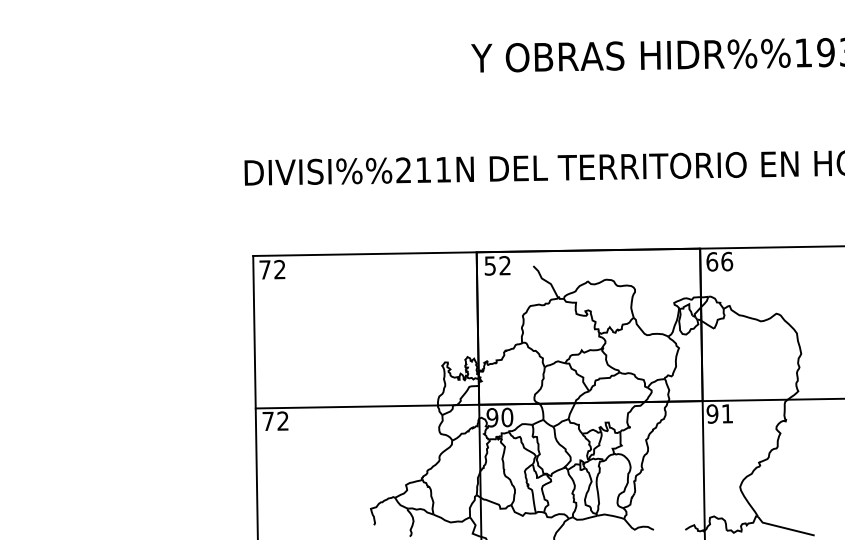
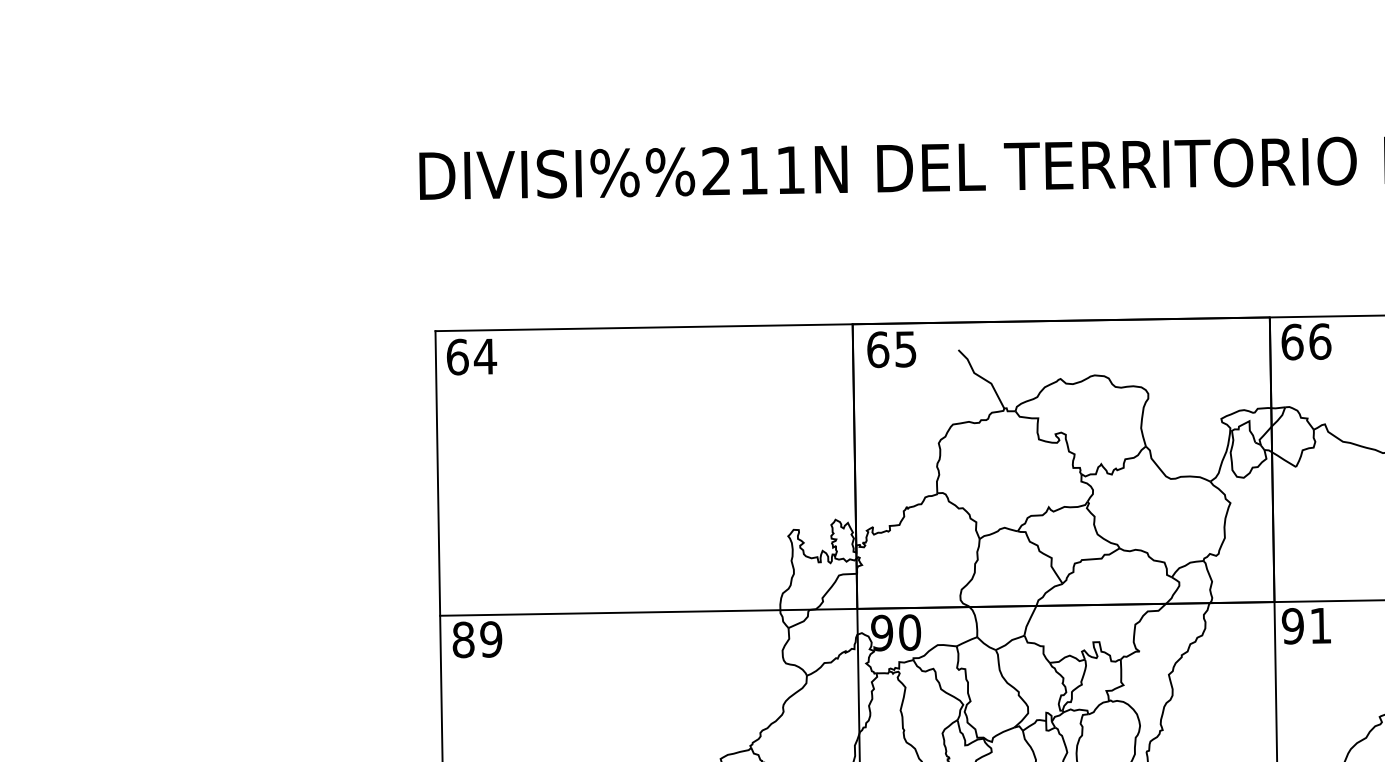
text: (497, 265) -> (891, 348), 52 -> 65
text: (272, 269) -> (471, 356), 72 -> 64
text: (275, 421) -> (477, 640), 72 -> 89

